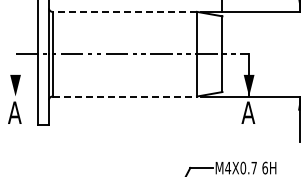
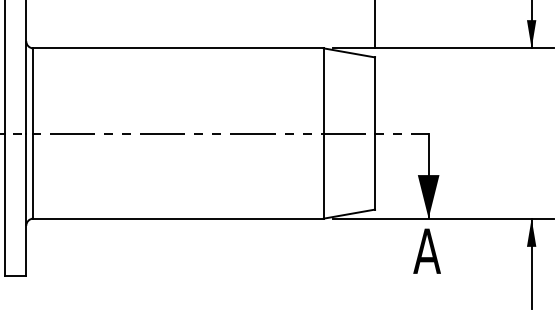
line: (124, 11) -> (178, 47), dashed -> solid
line: (125, 96) -> (180, 218), dashed -> solid

